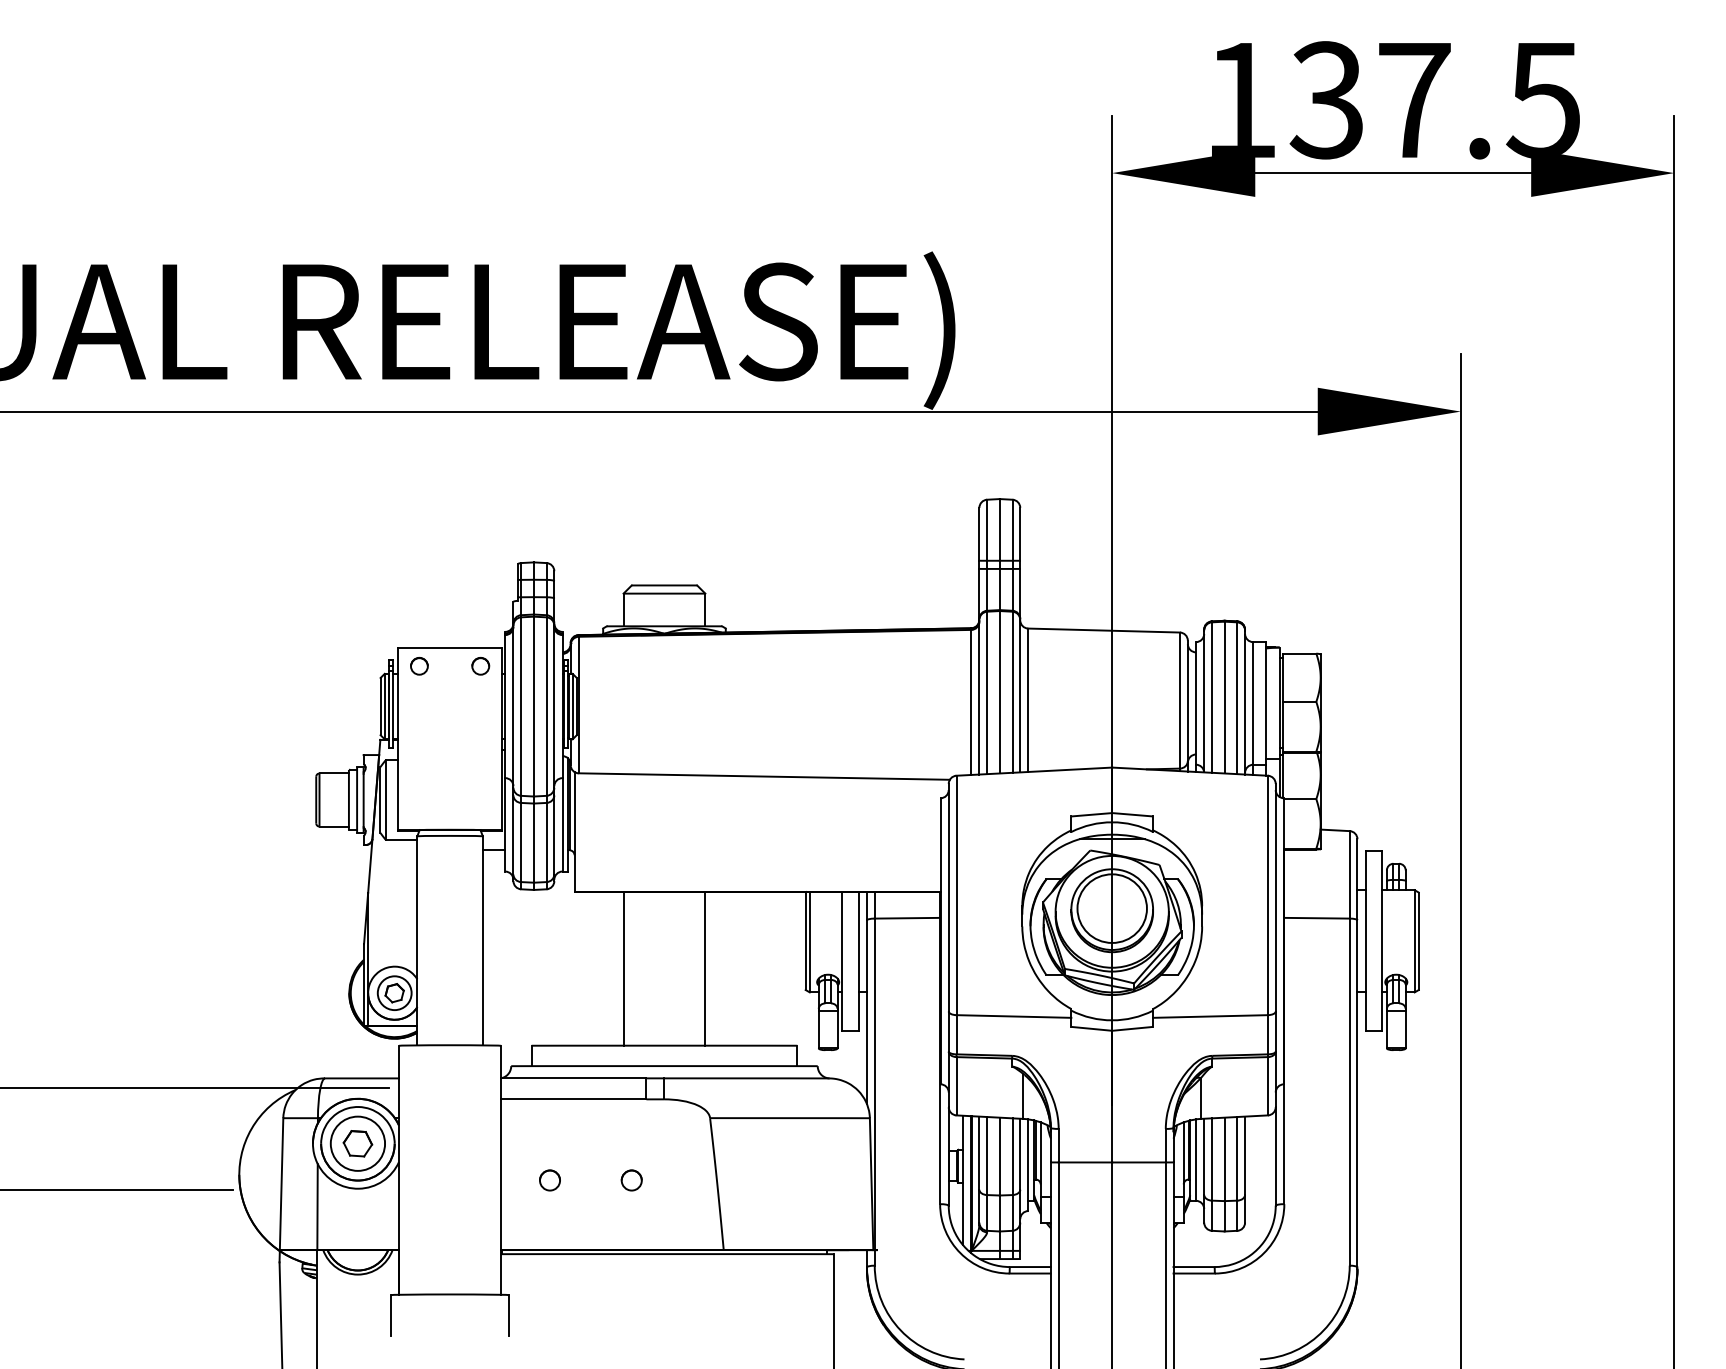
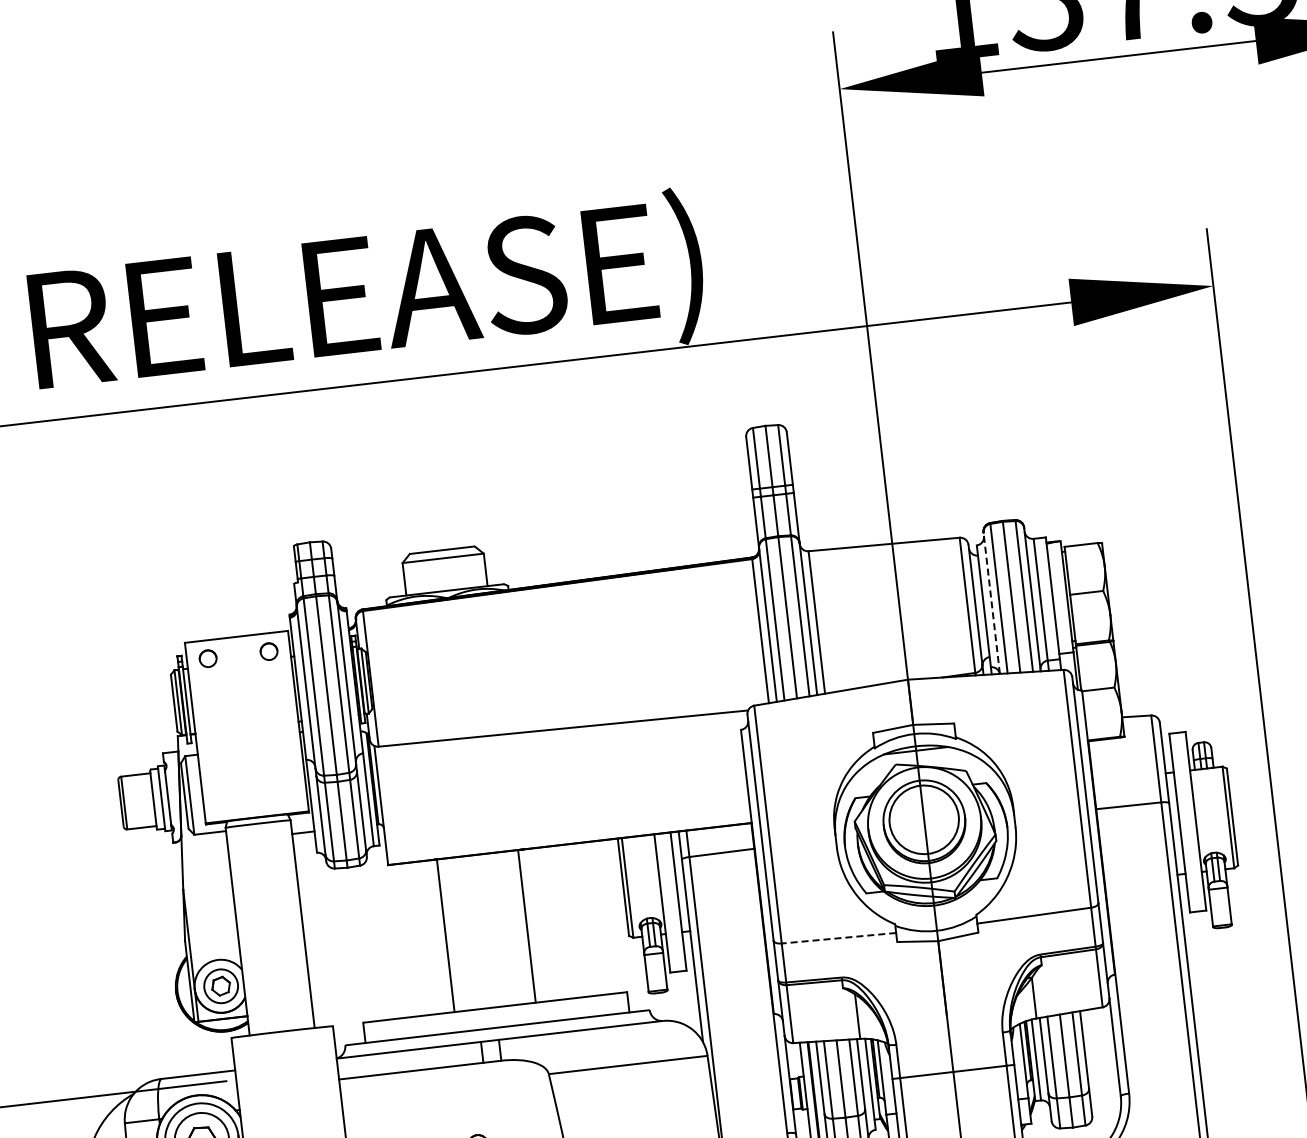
line: (1204, 701) -> (992, 603), solid -> dashed
line: (1013, 1016) -> (838, 938), solid -> dashed

